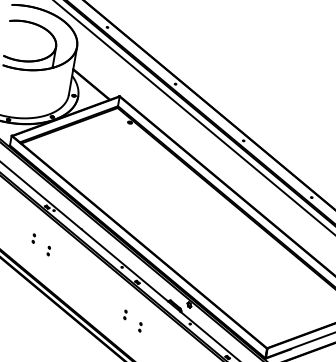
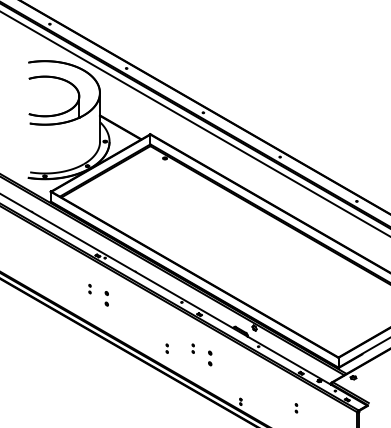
part: (48, 250) -> (106, 298), size x1.6
part: (99, 310) -> (166, 348), added
part: (139, 327) -> (209, 358), size x1.6

